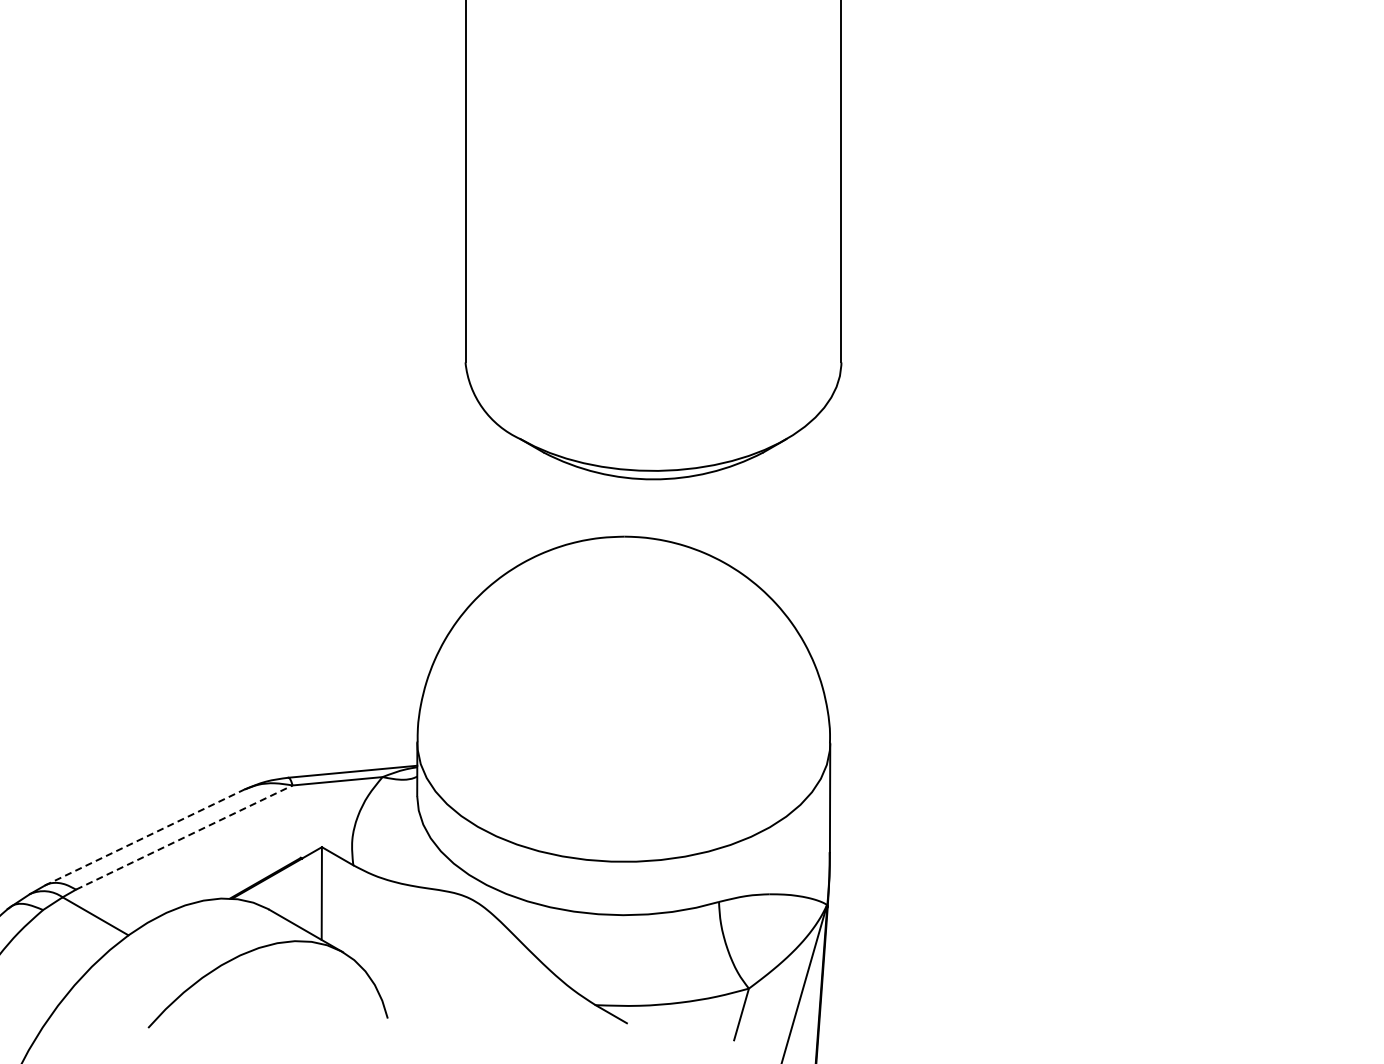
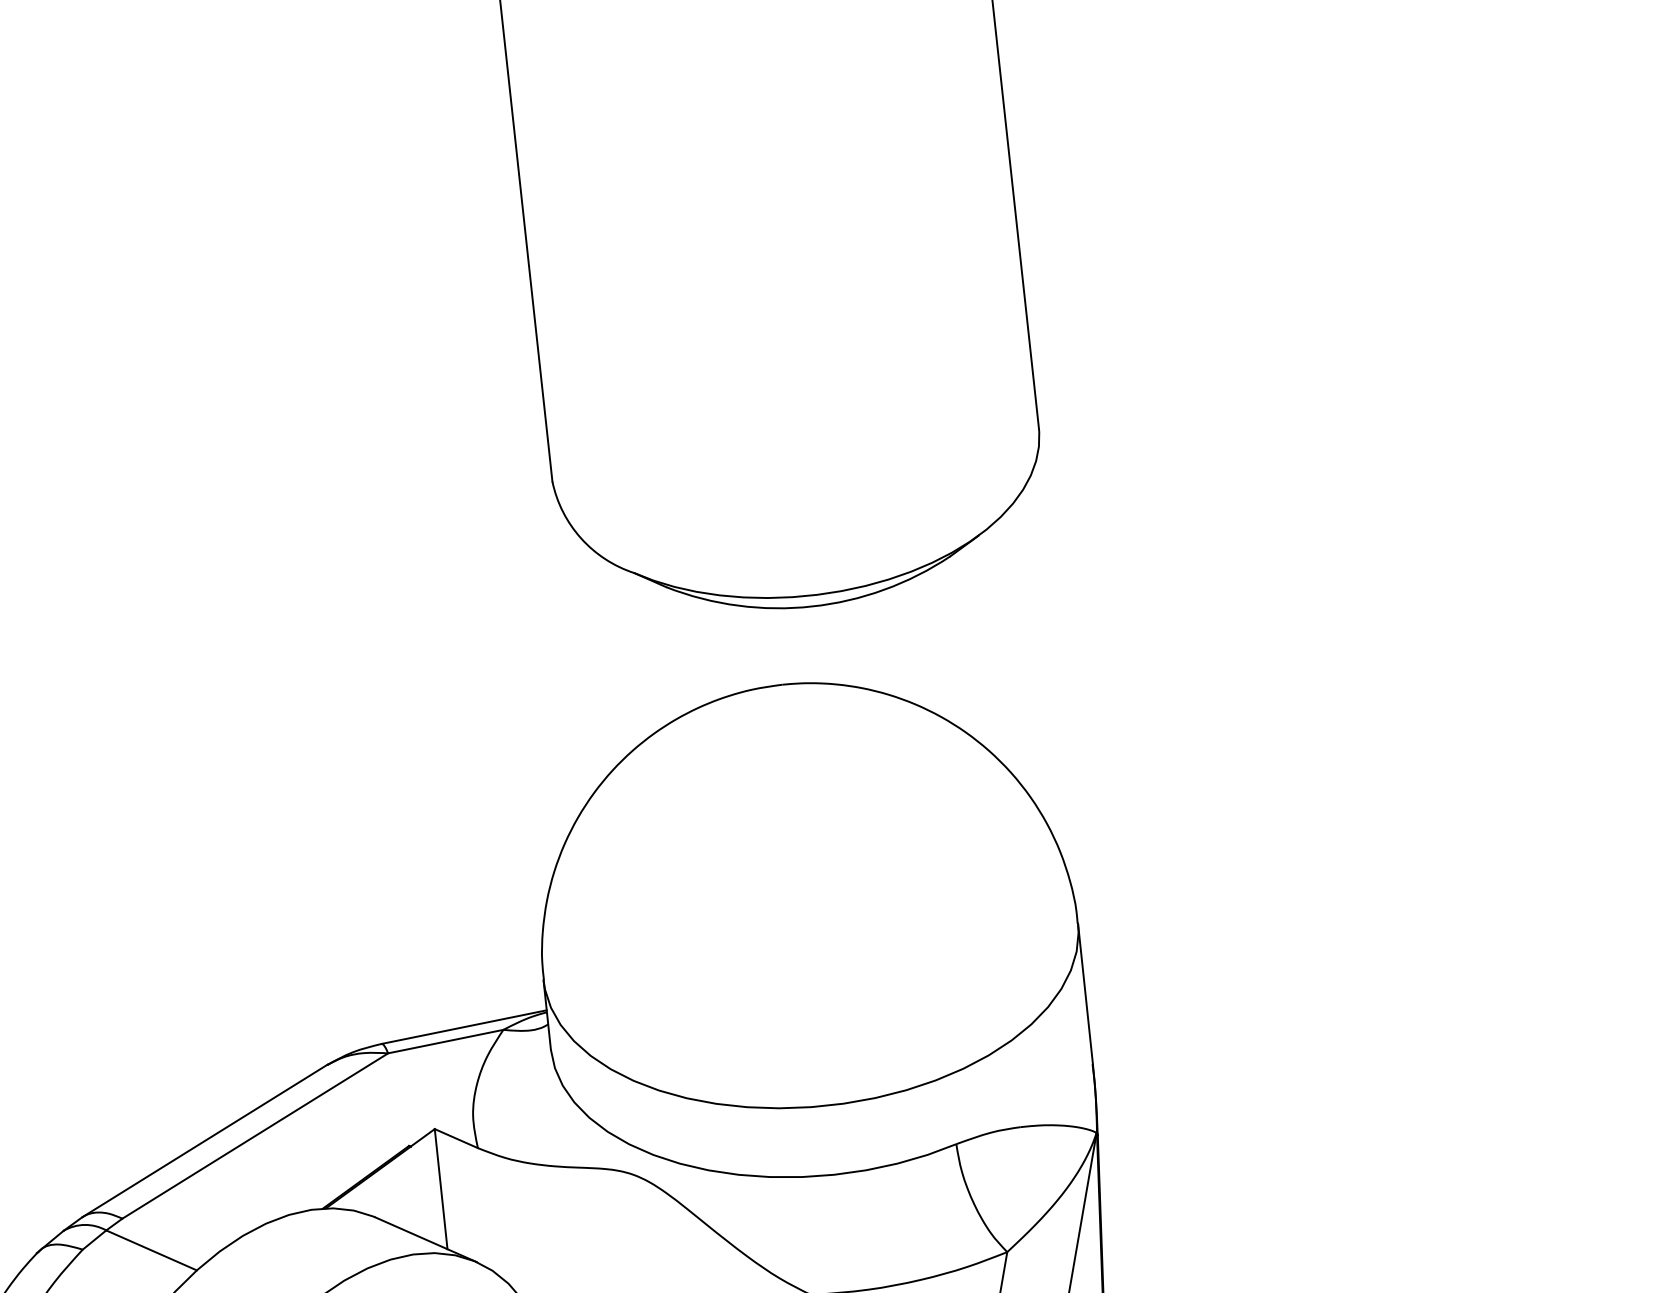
line: (145, 837) -> (205, 1141), dashed -> solid
line: (184, 837) -> (255, 1135), dashed -> solid

